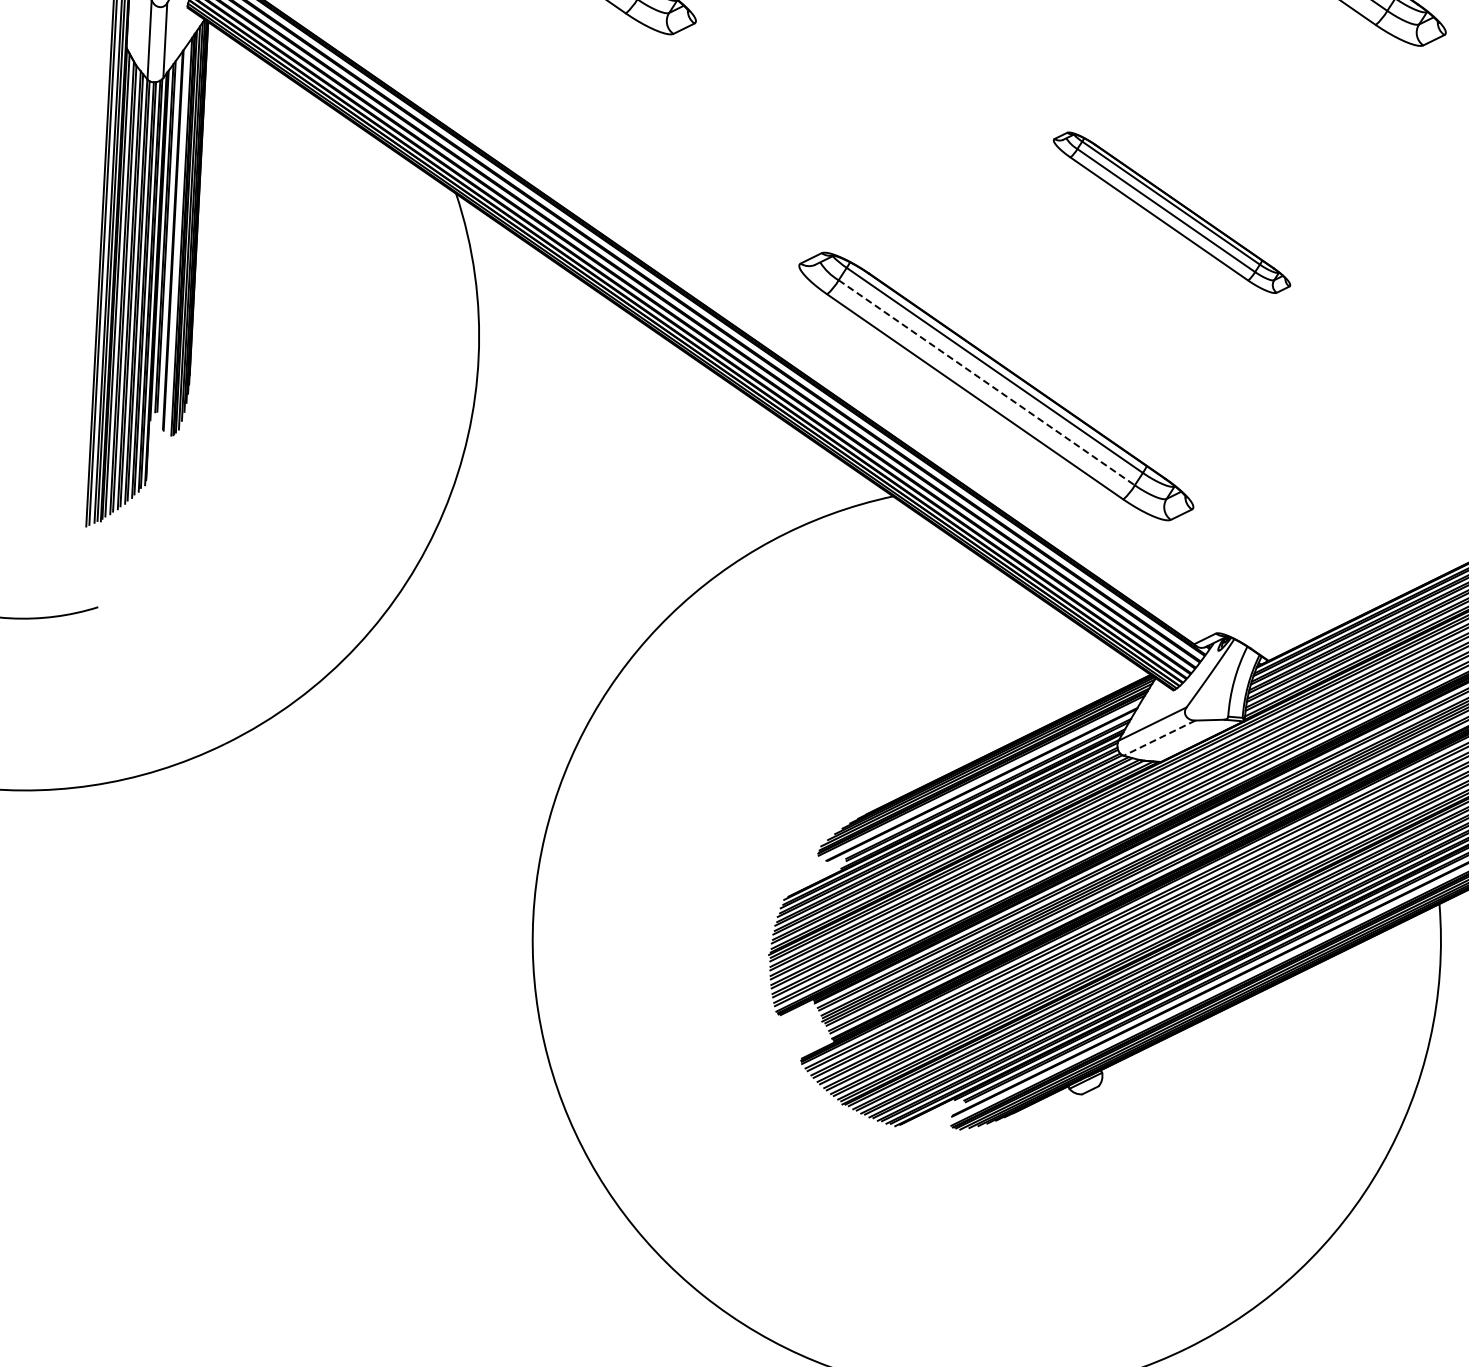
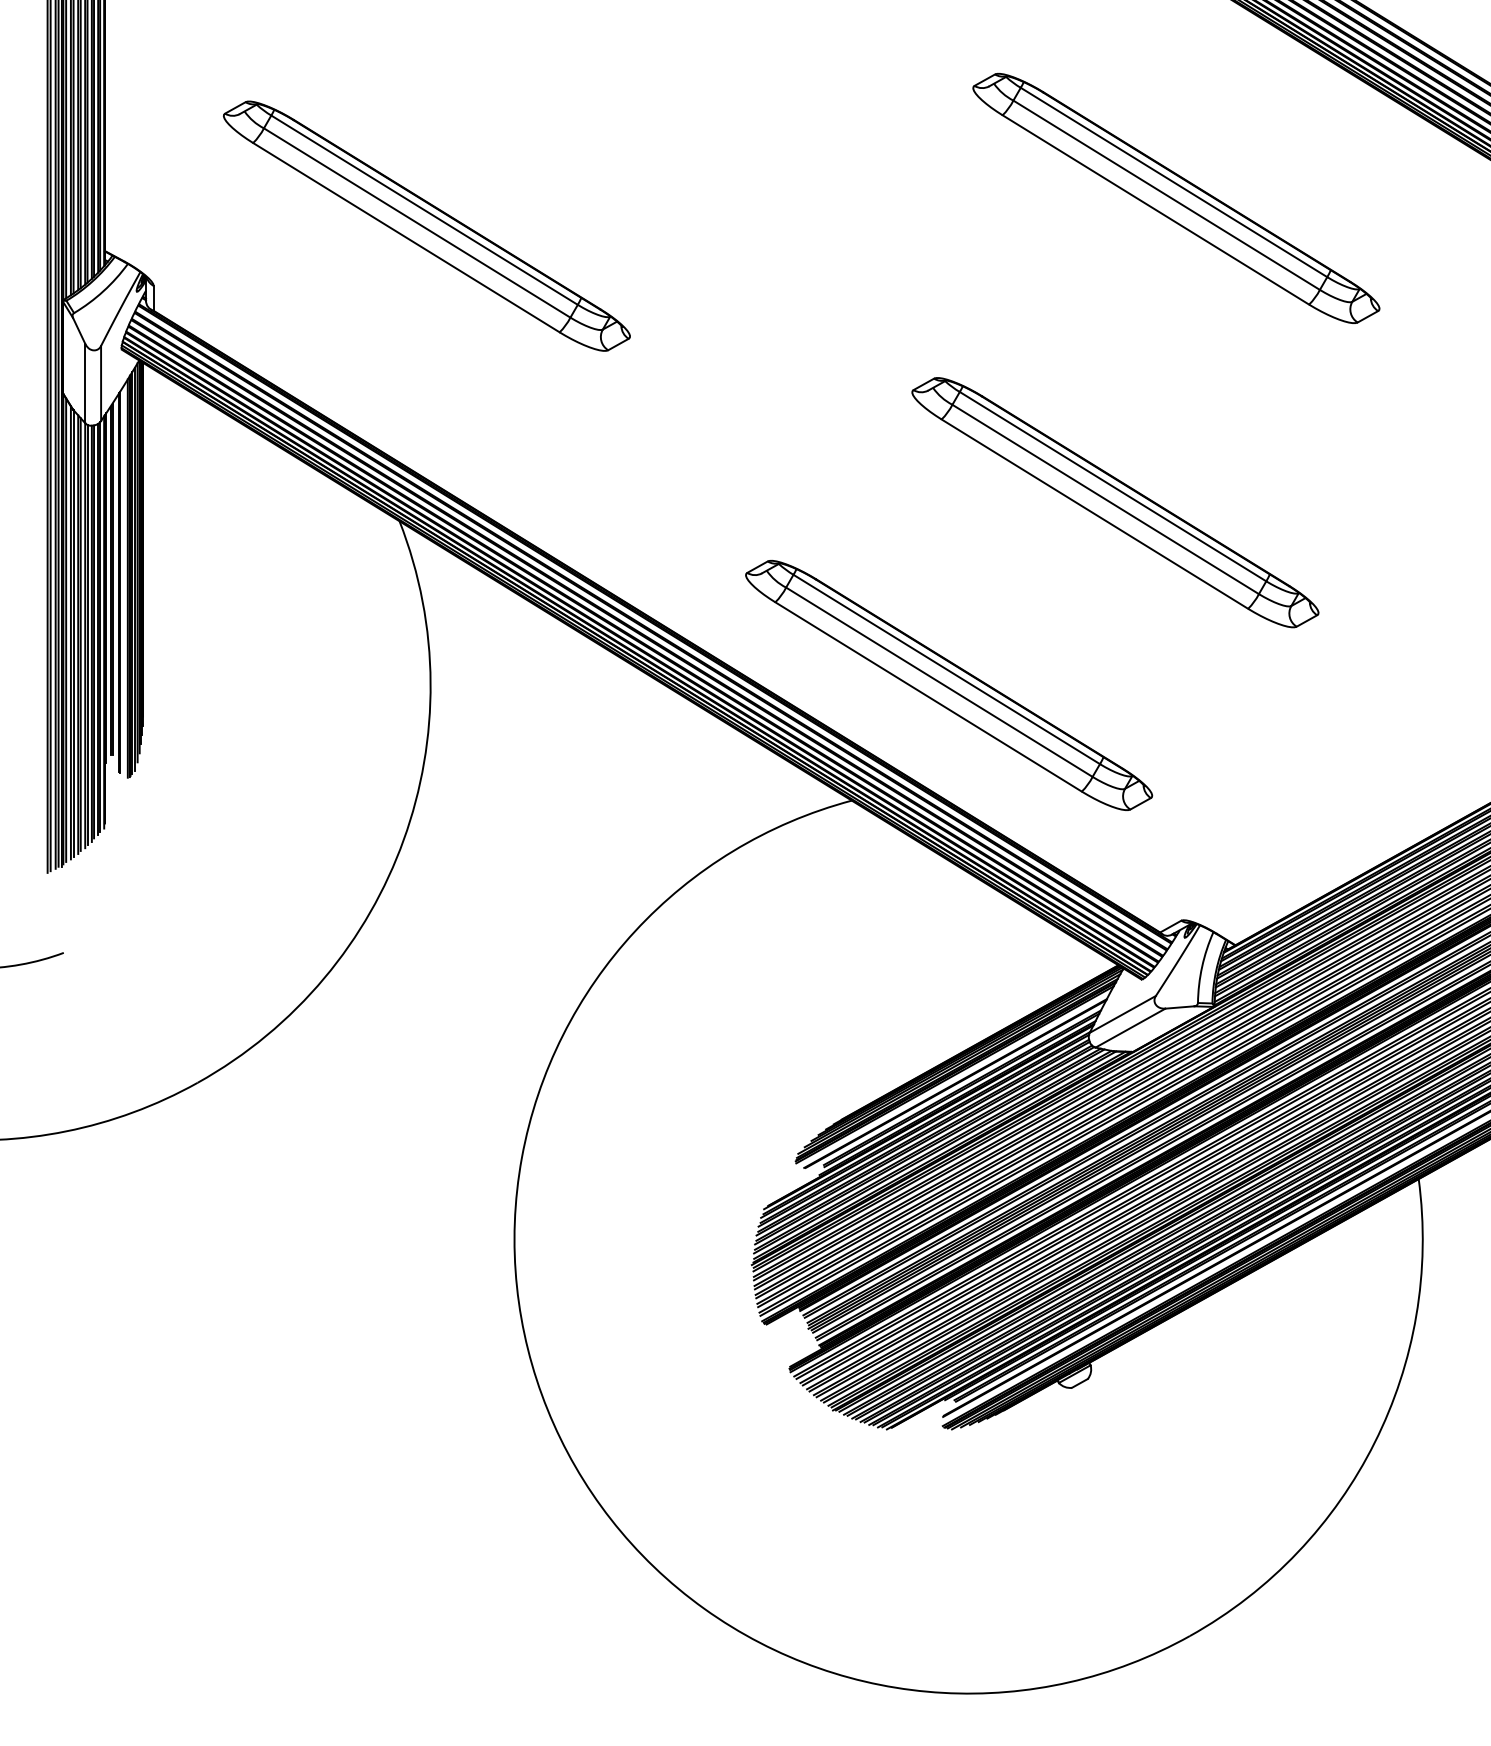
part: (1172, 212) -> (1115, 502), size x1.67
line: (986, 383) -> (939, 682), dashed -> solid
line: (1159, 738) -> (1130, 1028), dashed -> solid

